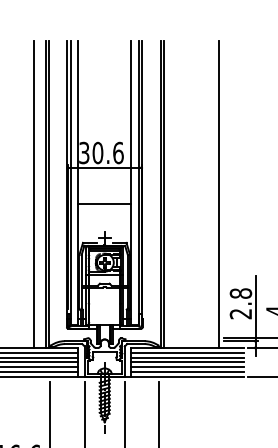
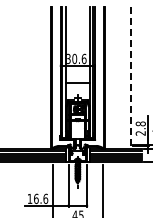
line: (32, 195) -> (44, 78), removed
line: (218, 195) -> (130, 78), solid -> dashed

